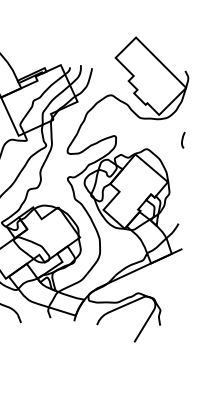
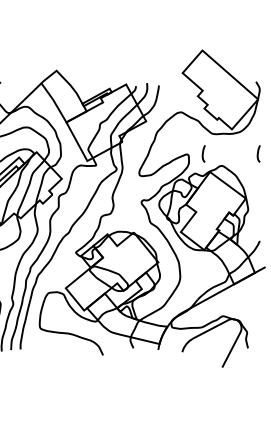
curve: (130, 136) -> (203, 153), added

